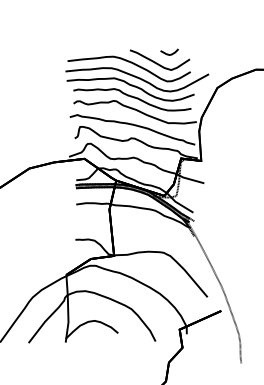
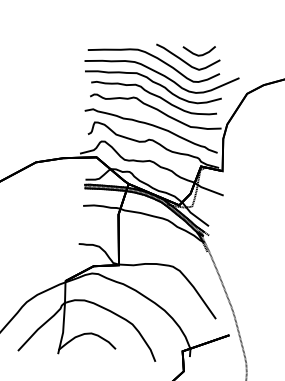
part: (169, 51) -> (198, 49), size x1.67

